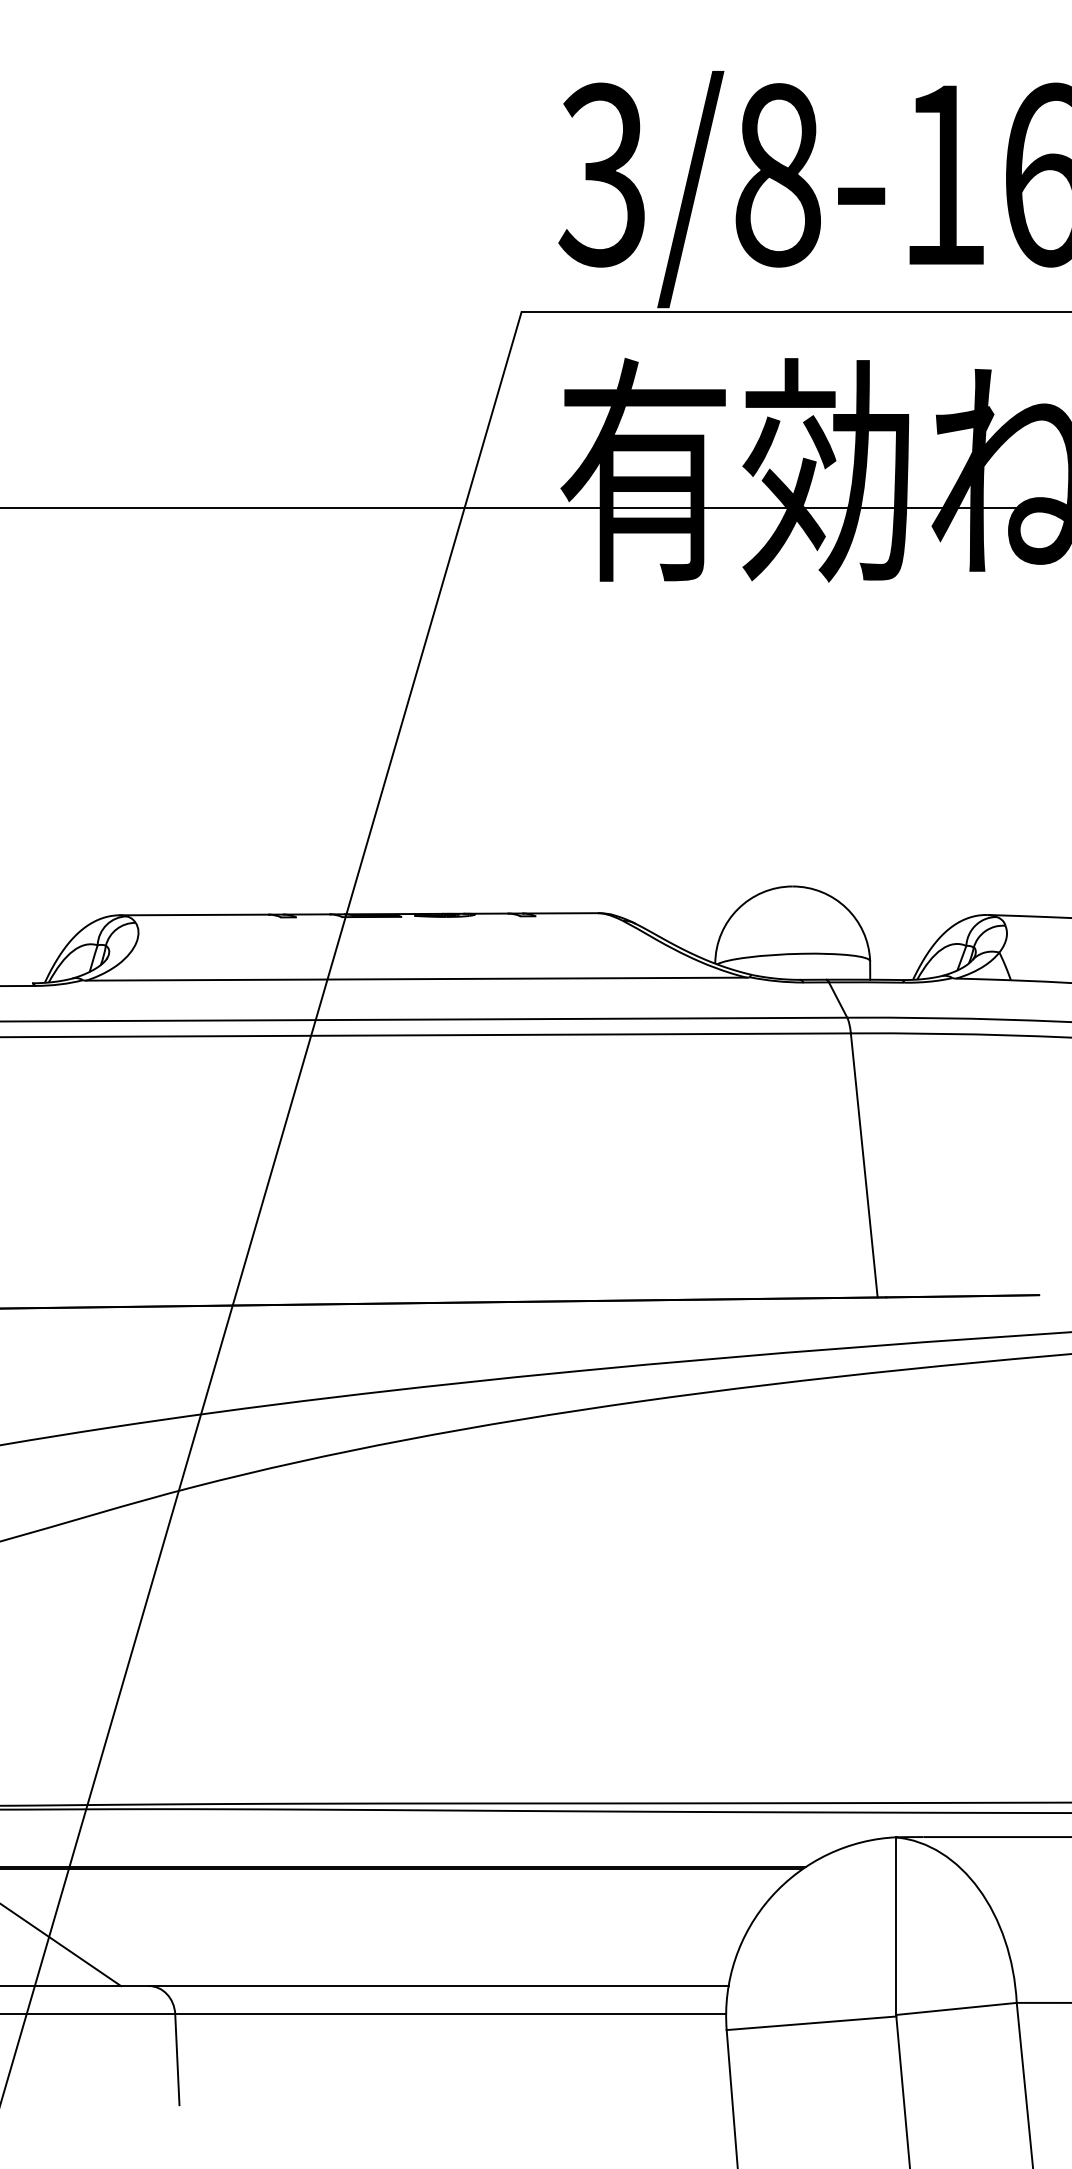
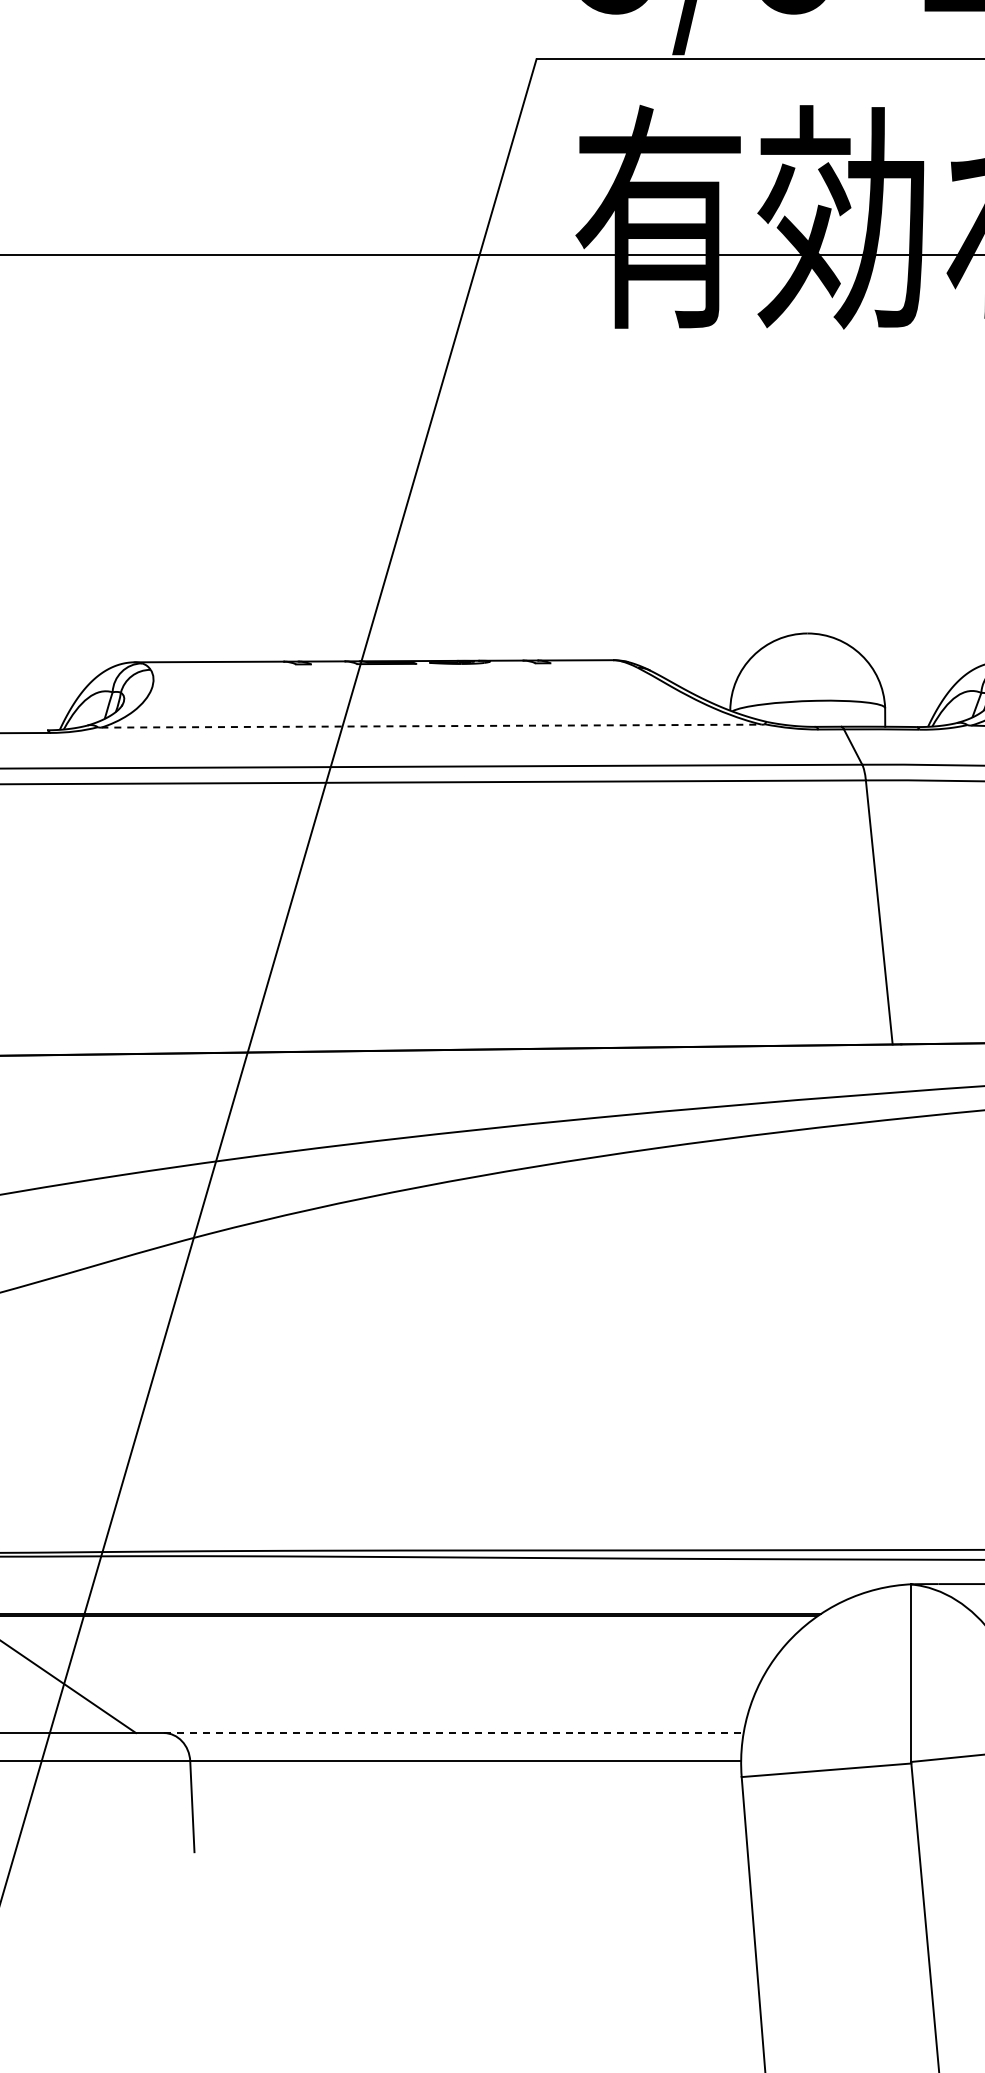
line: (417, 979) -> (432, 726), solid -> dashed
line: (438, 1986) -> (453, 1733), solid -> dashed

